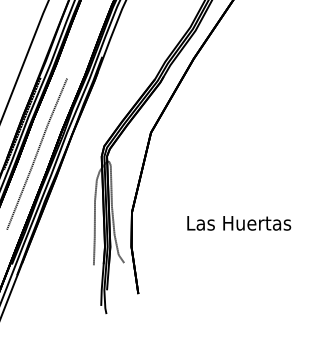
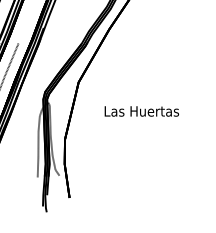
text: (239, 223) -> (142, 111), moved

